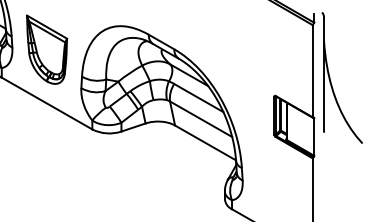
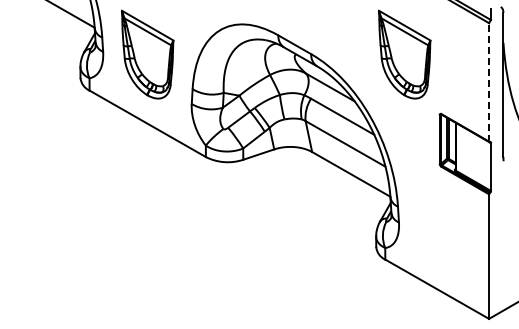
part: (246, 49) -> (404, 54), added
line: (313, 70) -> (489, 81), solid -> dashed

